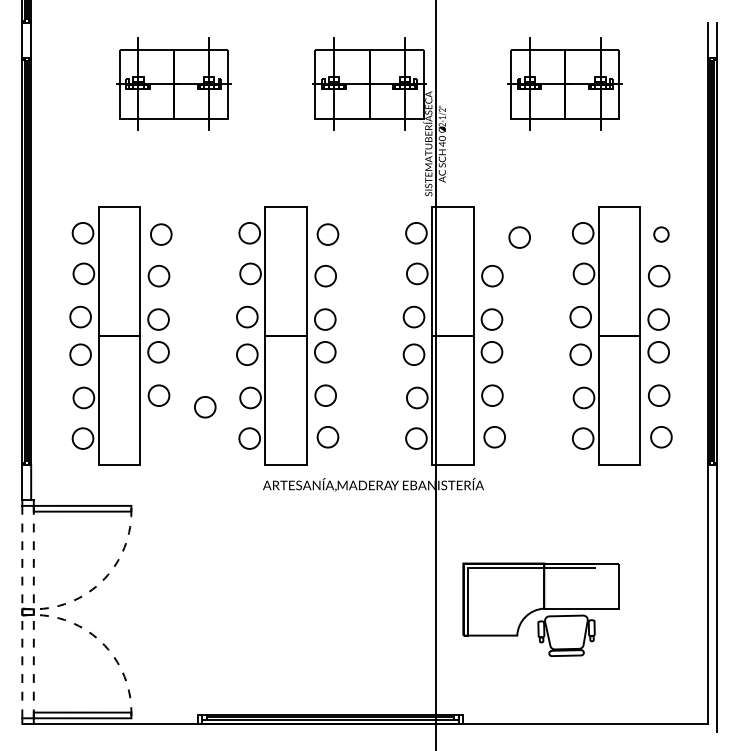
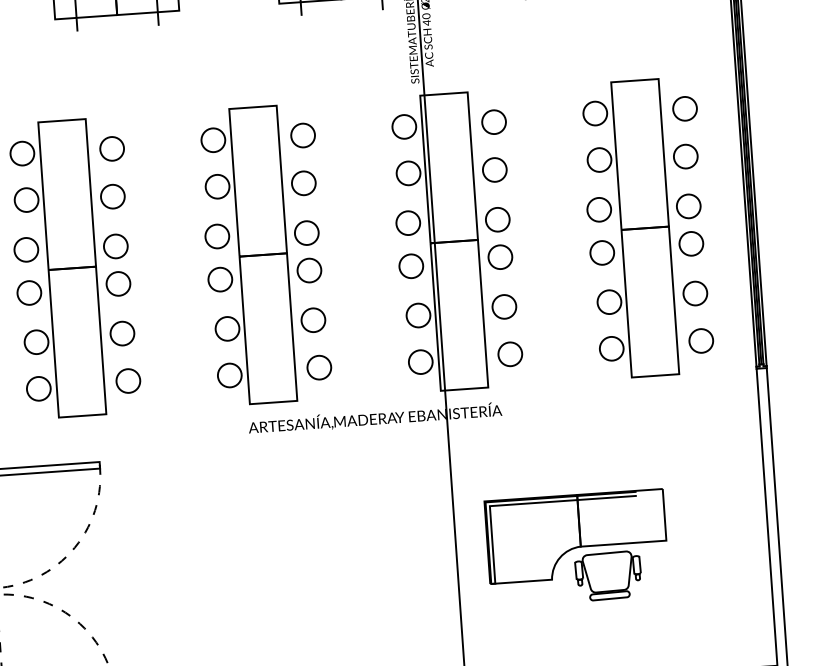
circle: (661, 234) -> (685, 108), size x1.43
circle: (519, 237) -> (493, 122), moved
circle: (205, 407) -> (128, 381), moved

